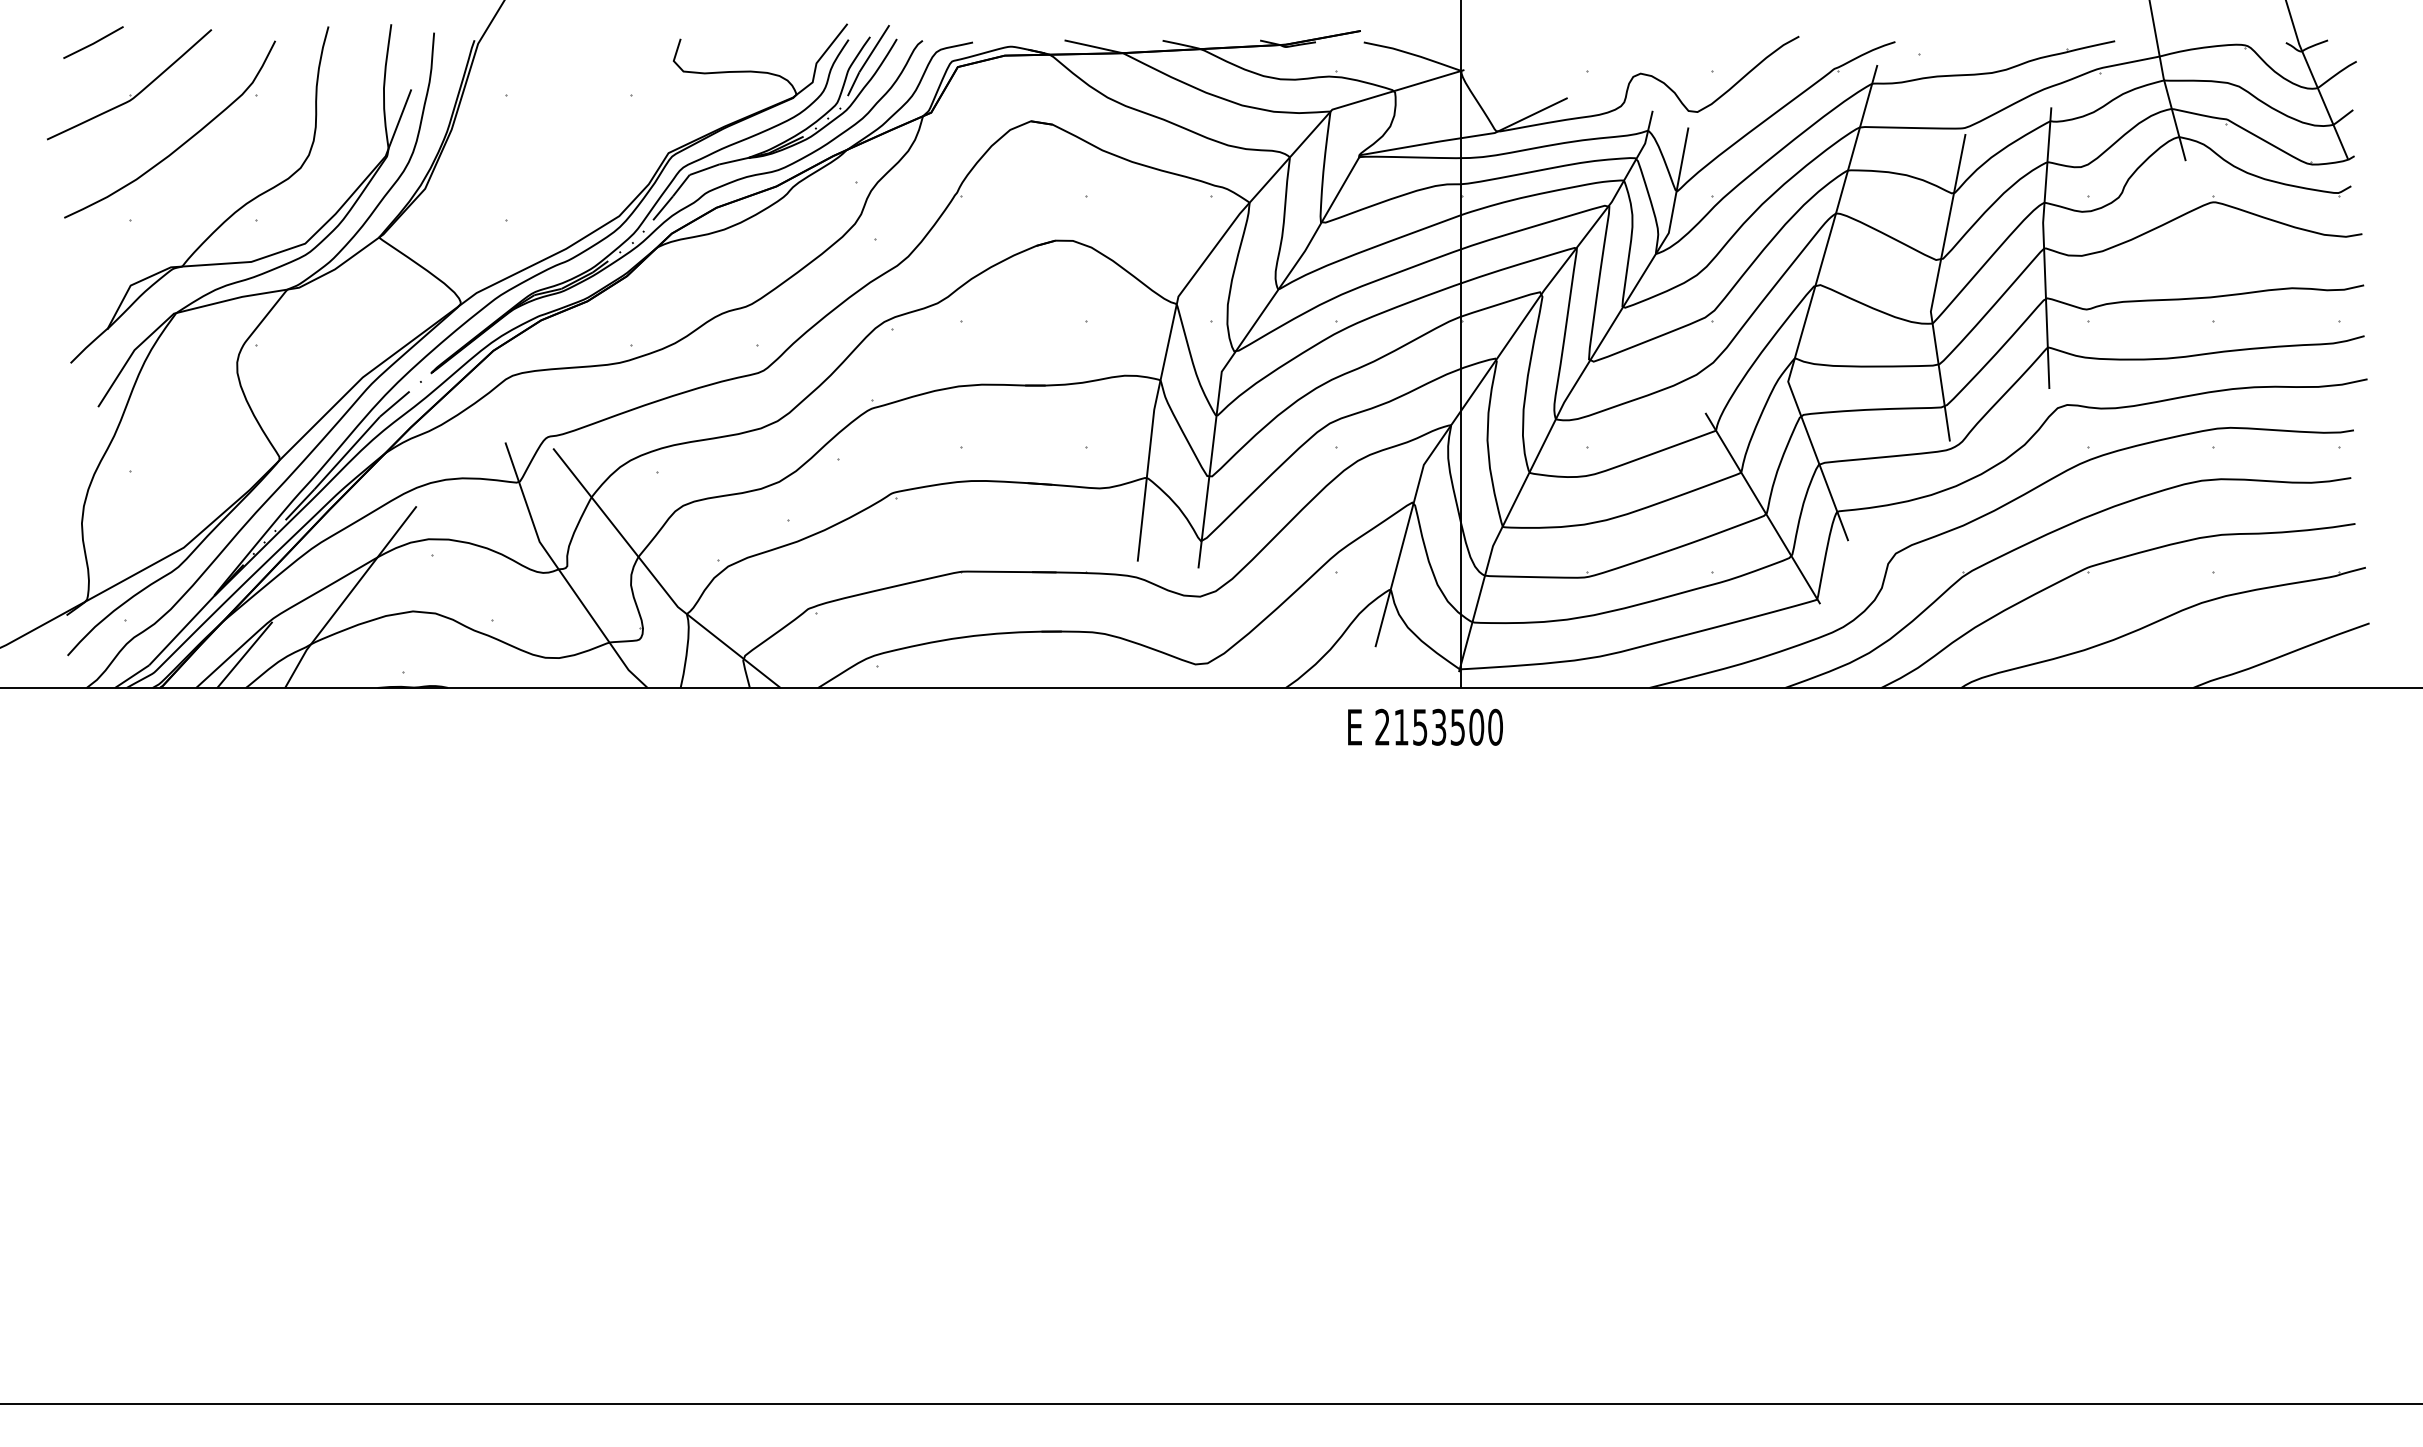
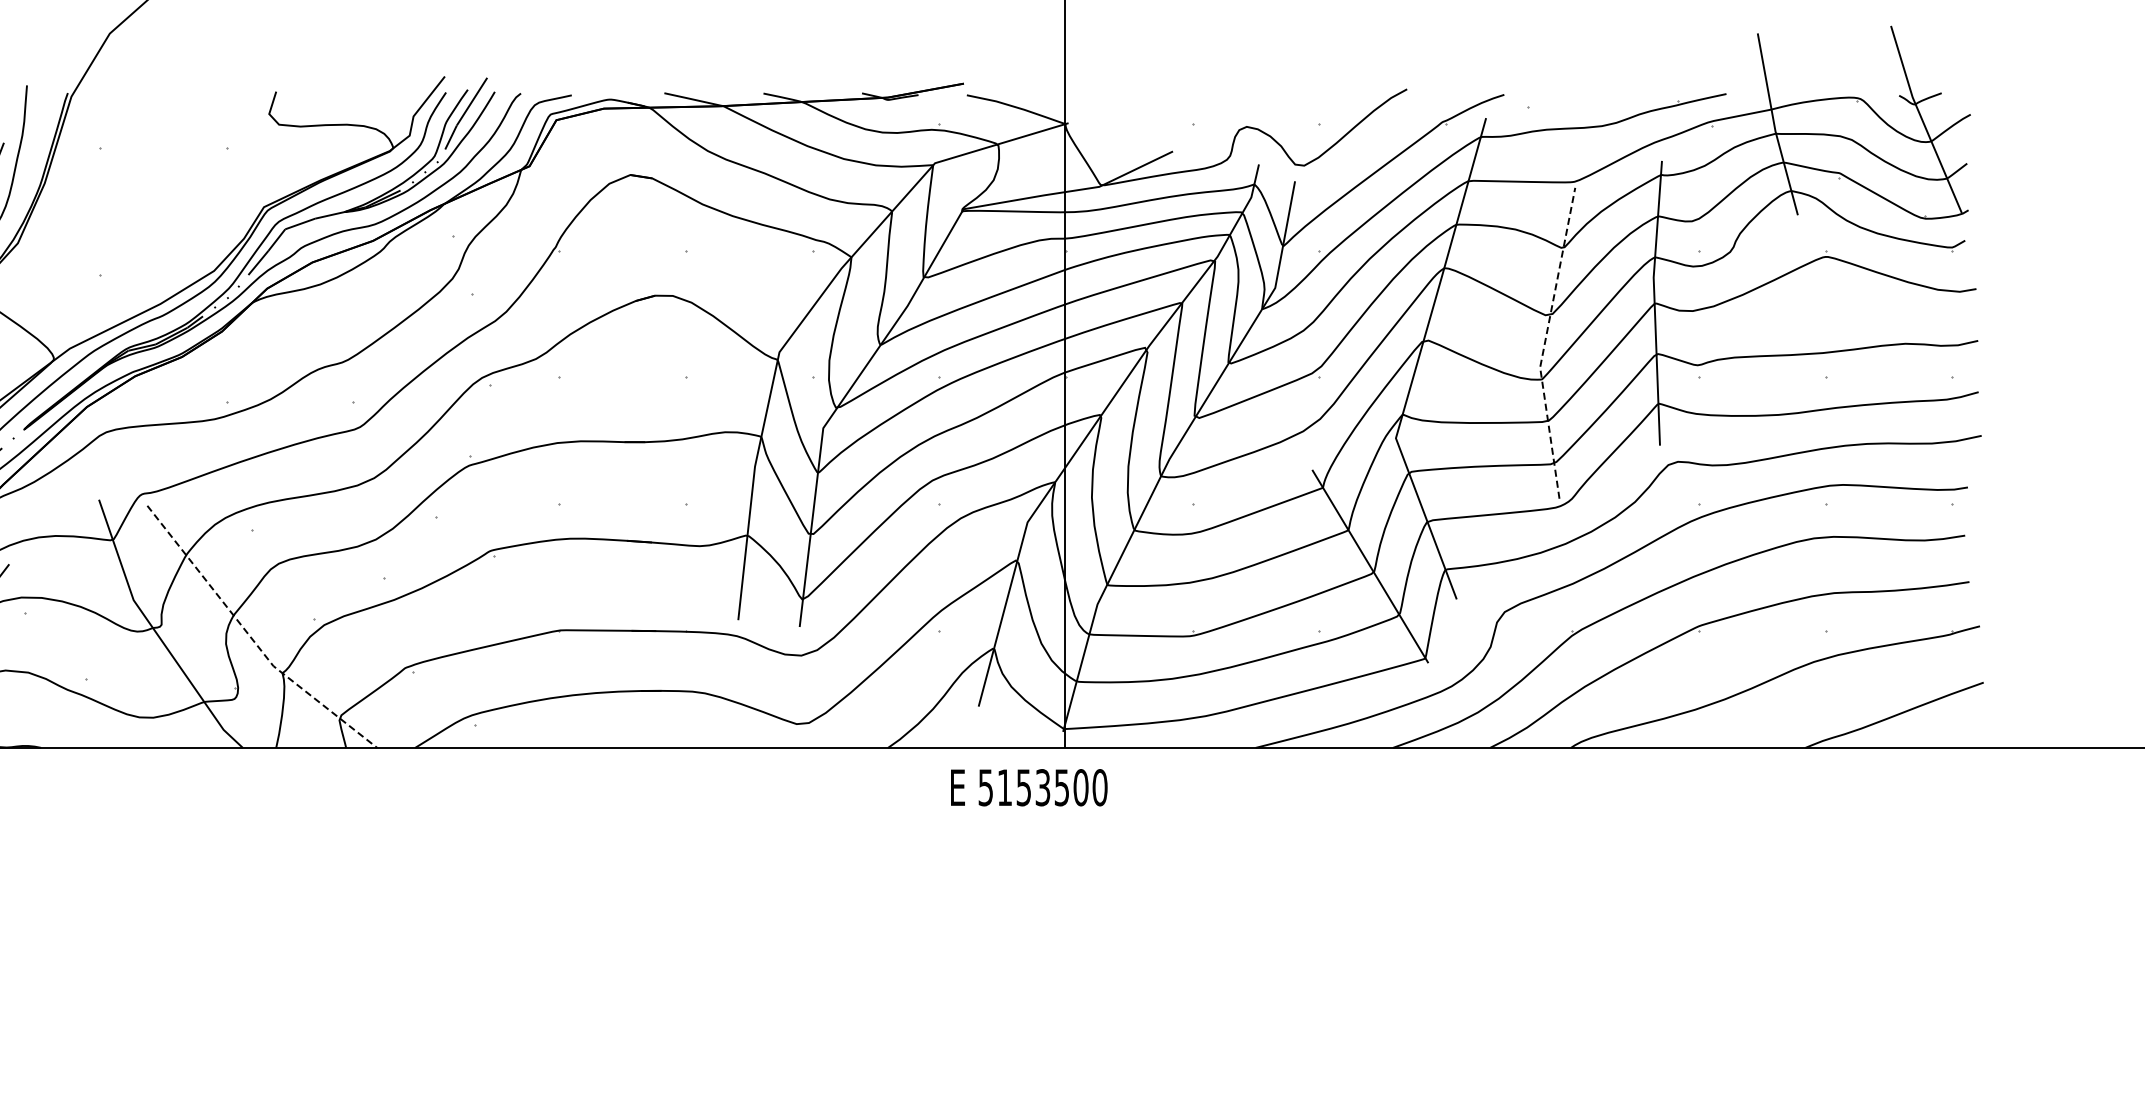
line: (1935, 287) -> (1544, 343), solid -> dashed
line: (656, 579) -> (251, 638), solid -> dashed
text: (1382, 726) -> (985, 786), 2153500 -> 5153500

